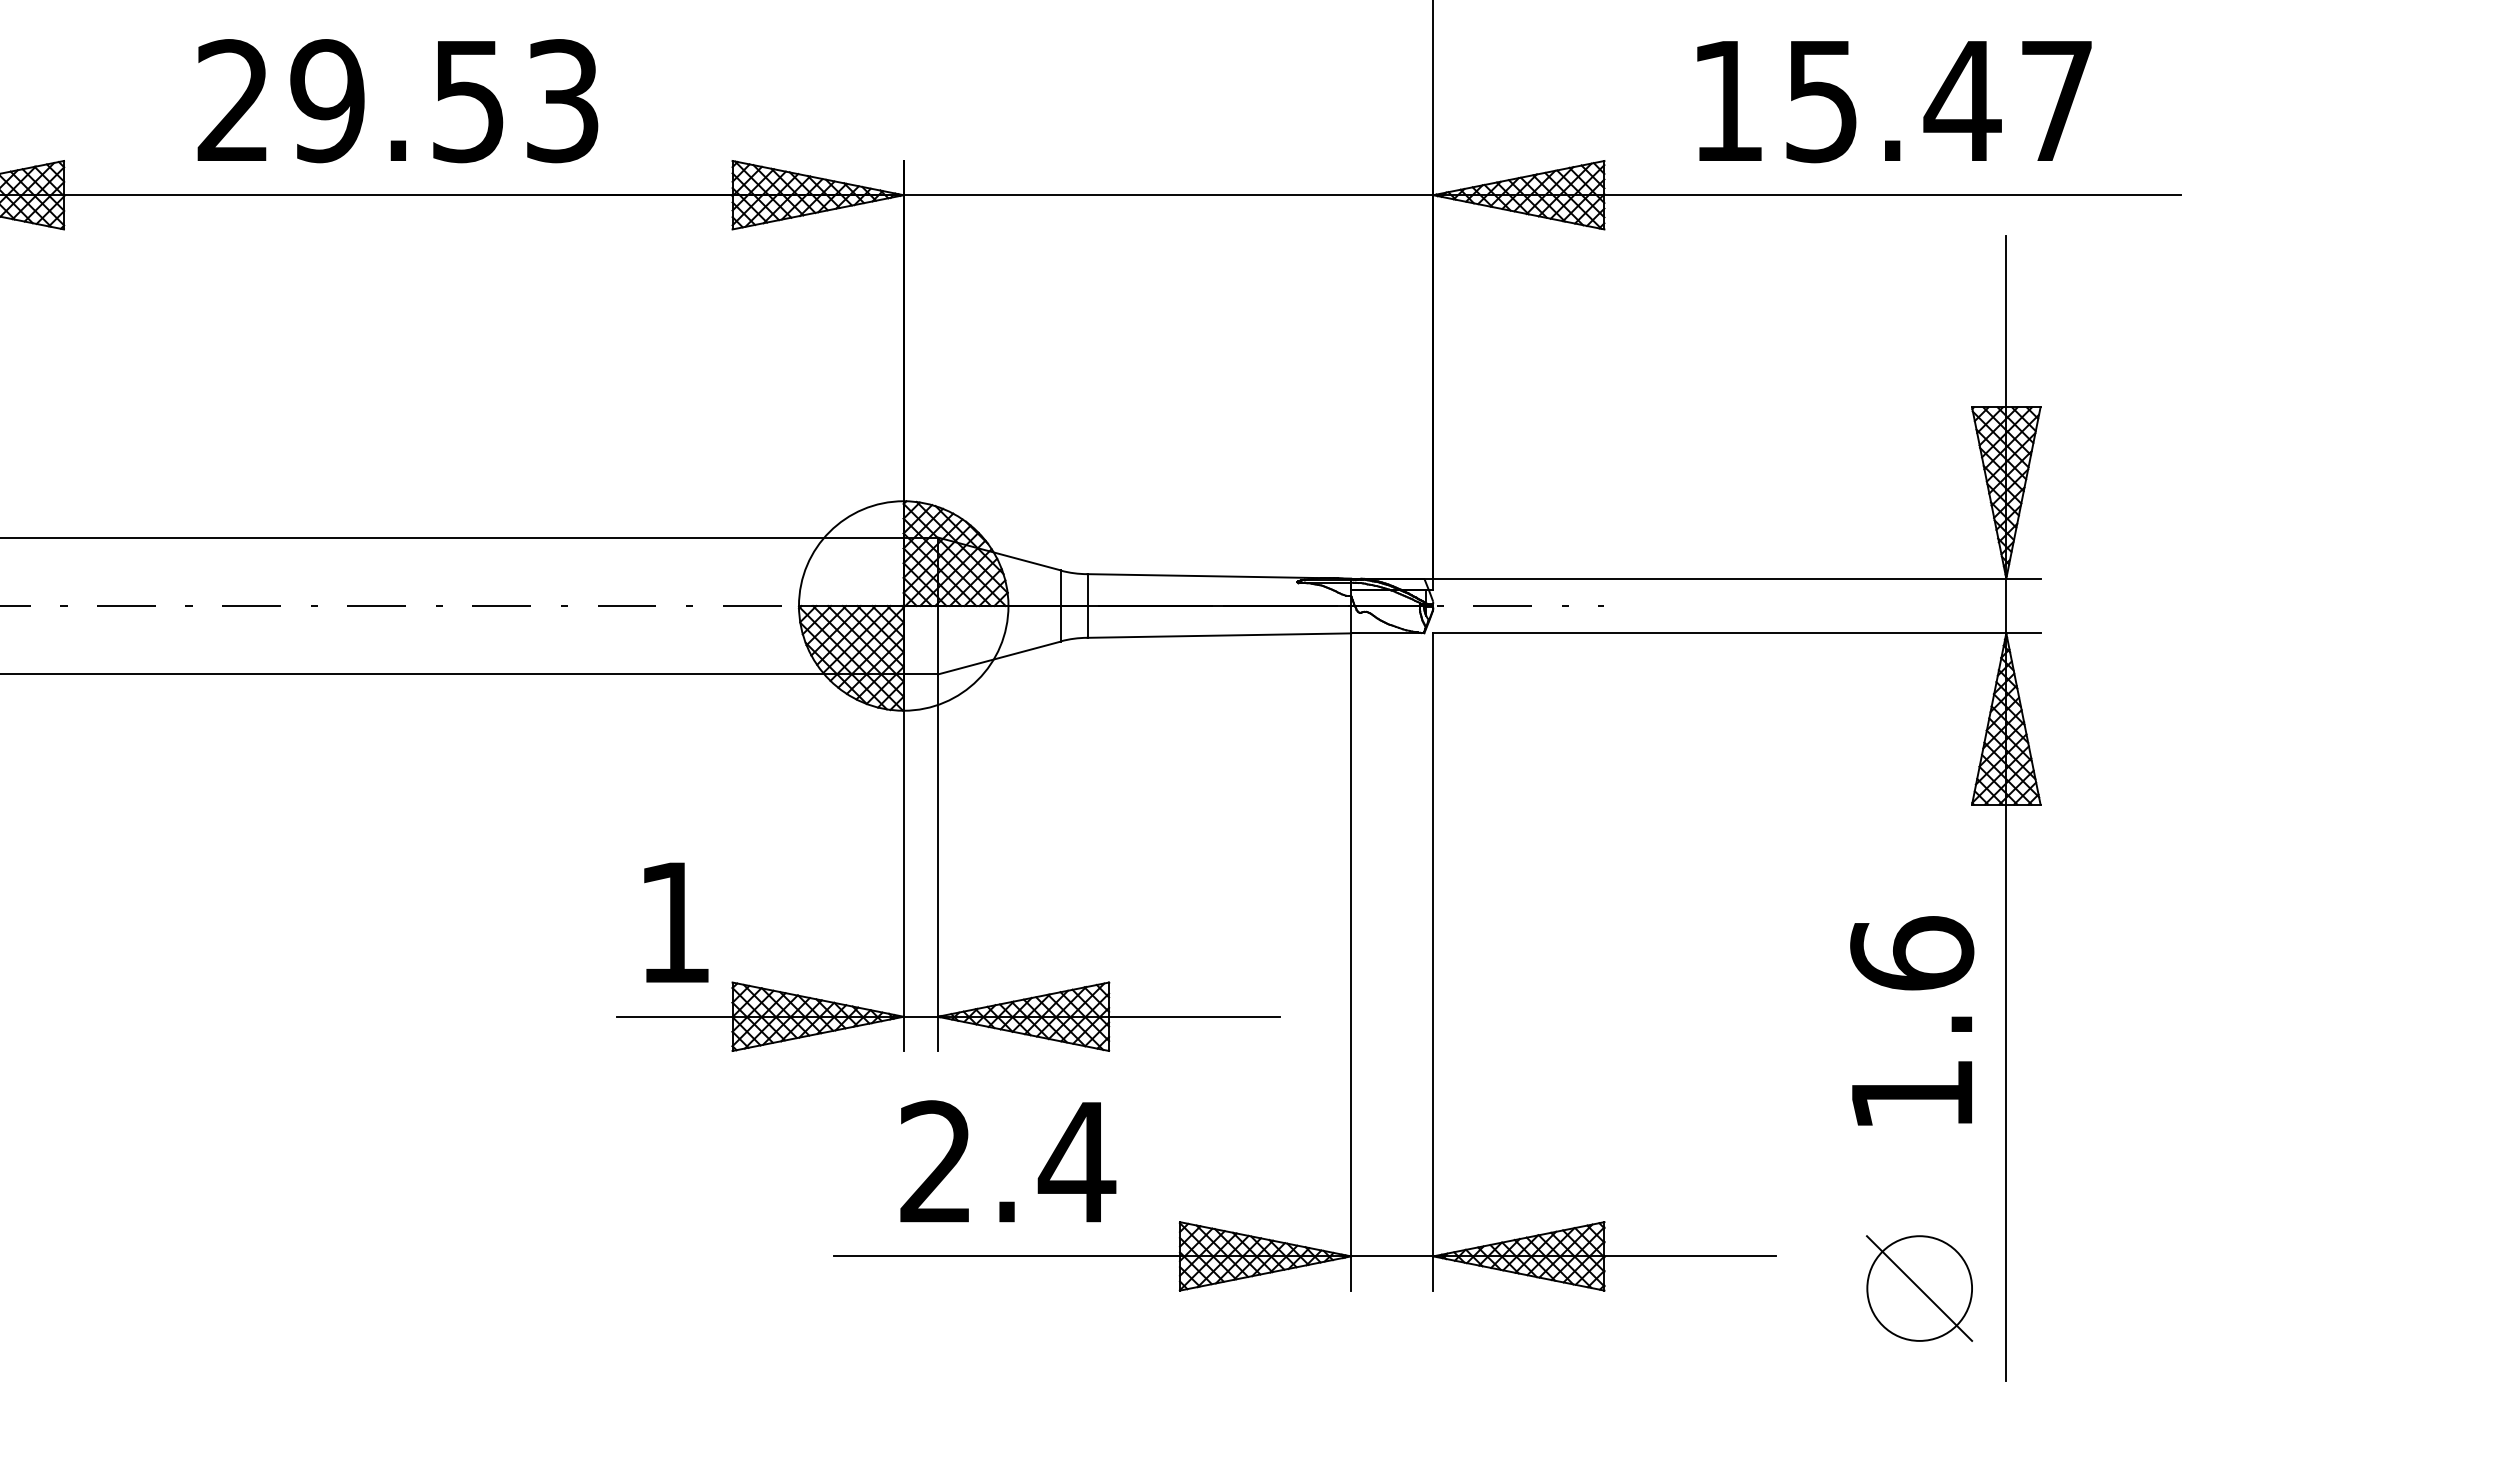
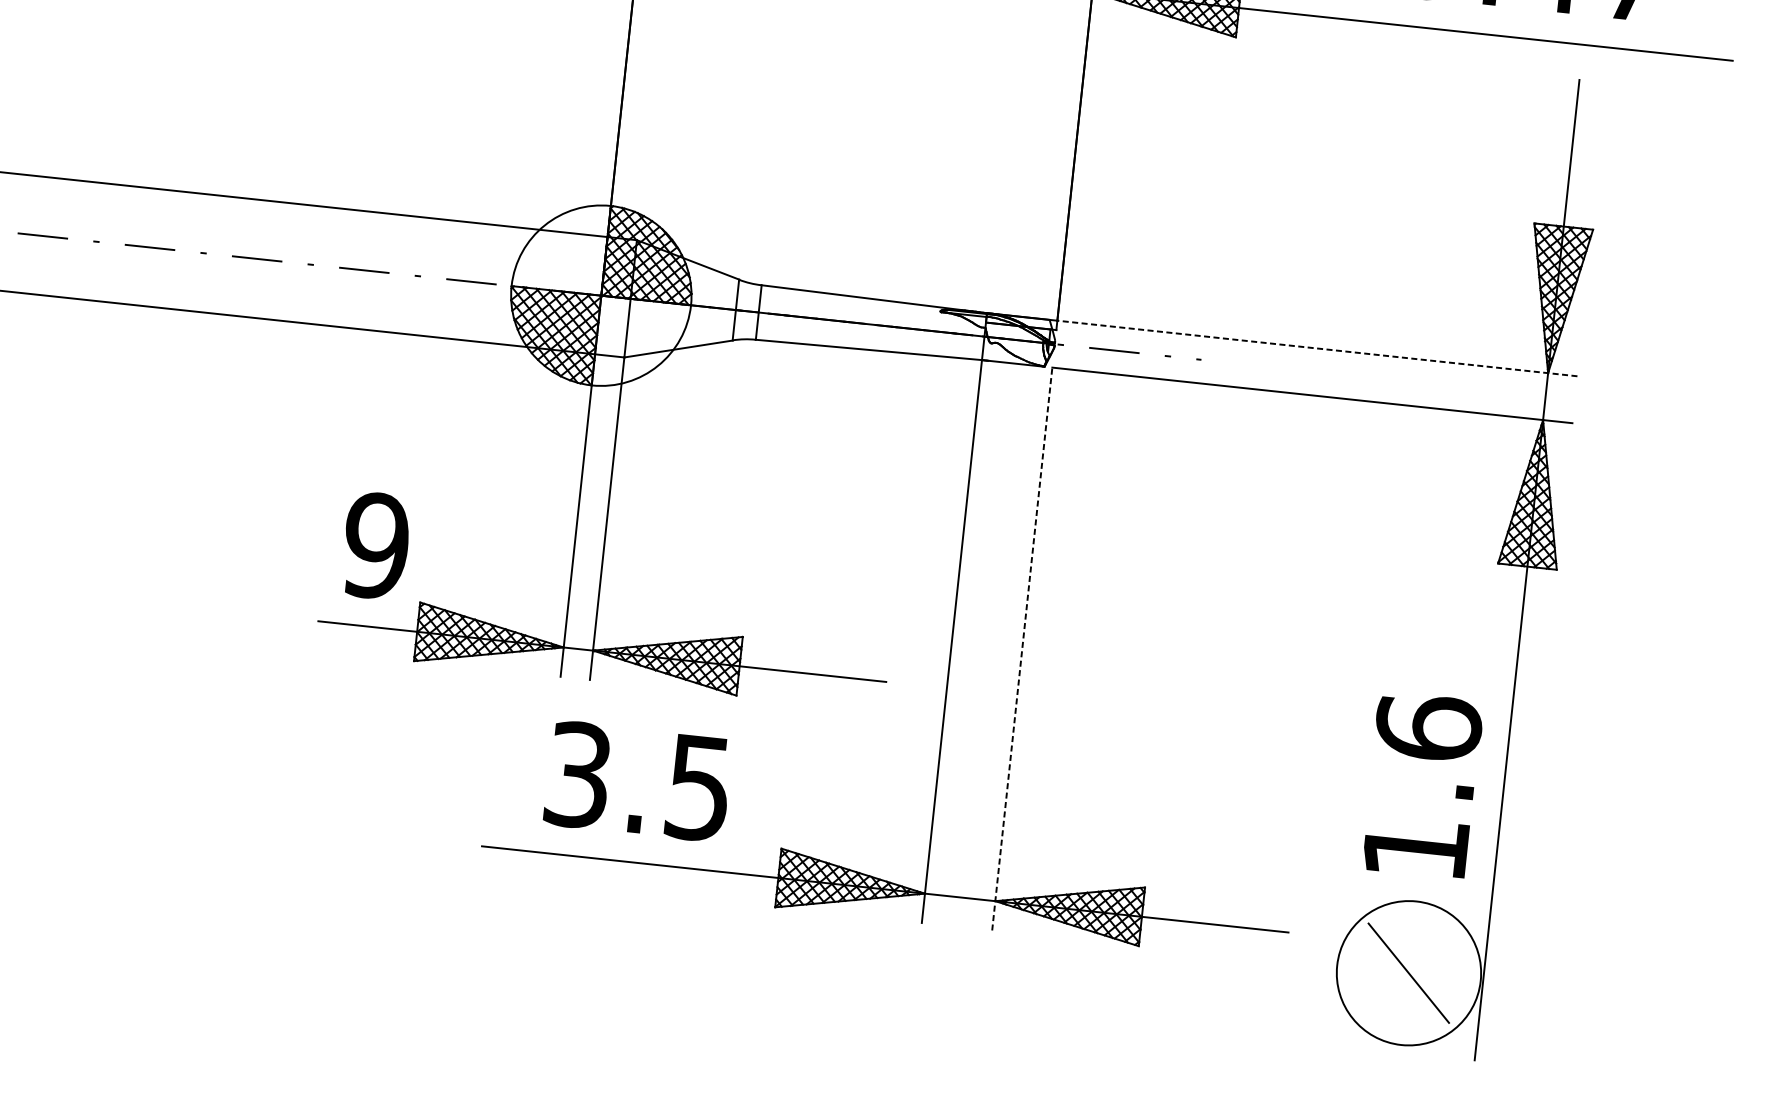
line: (1736, 578) -> (1317, 348), solid -> dashed
text: (674, 922) -> (376, 545), 1 -> 9
line: (1433, 962) -> (1022, 649), solid -> dashed
text: (1912, 1020) -> (1422, 784), moved
text: (1008, 1162) -> (640, 781), 2.4 -> 3.5
circle: (1919, 1288) -> (1408, 973), size x1.6

